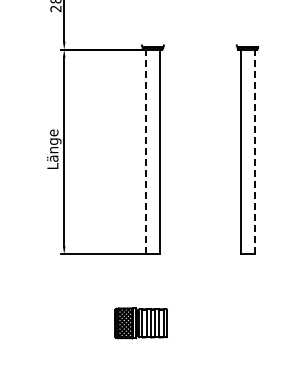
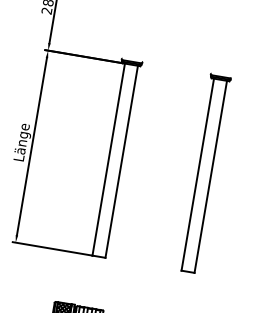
line: (146, 151) -> (109, 159), dashed -> solid
line: (254, 151) -> (210, 176), dashed -> solid

